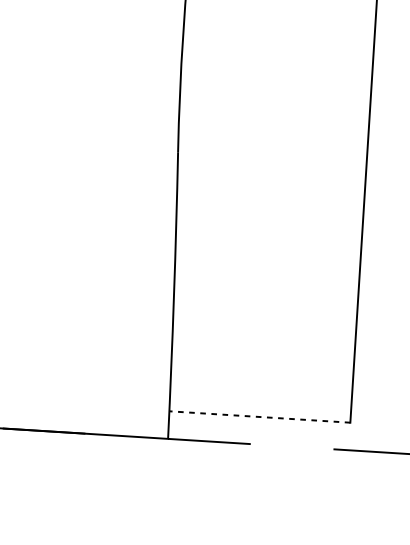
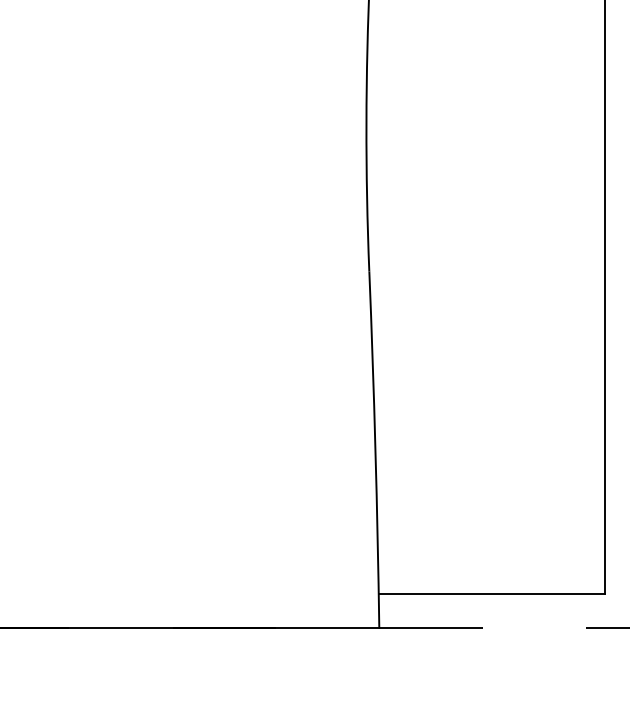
line: (259, 416) -> (491, 593), dashed -> solid

